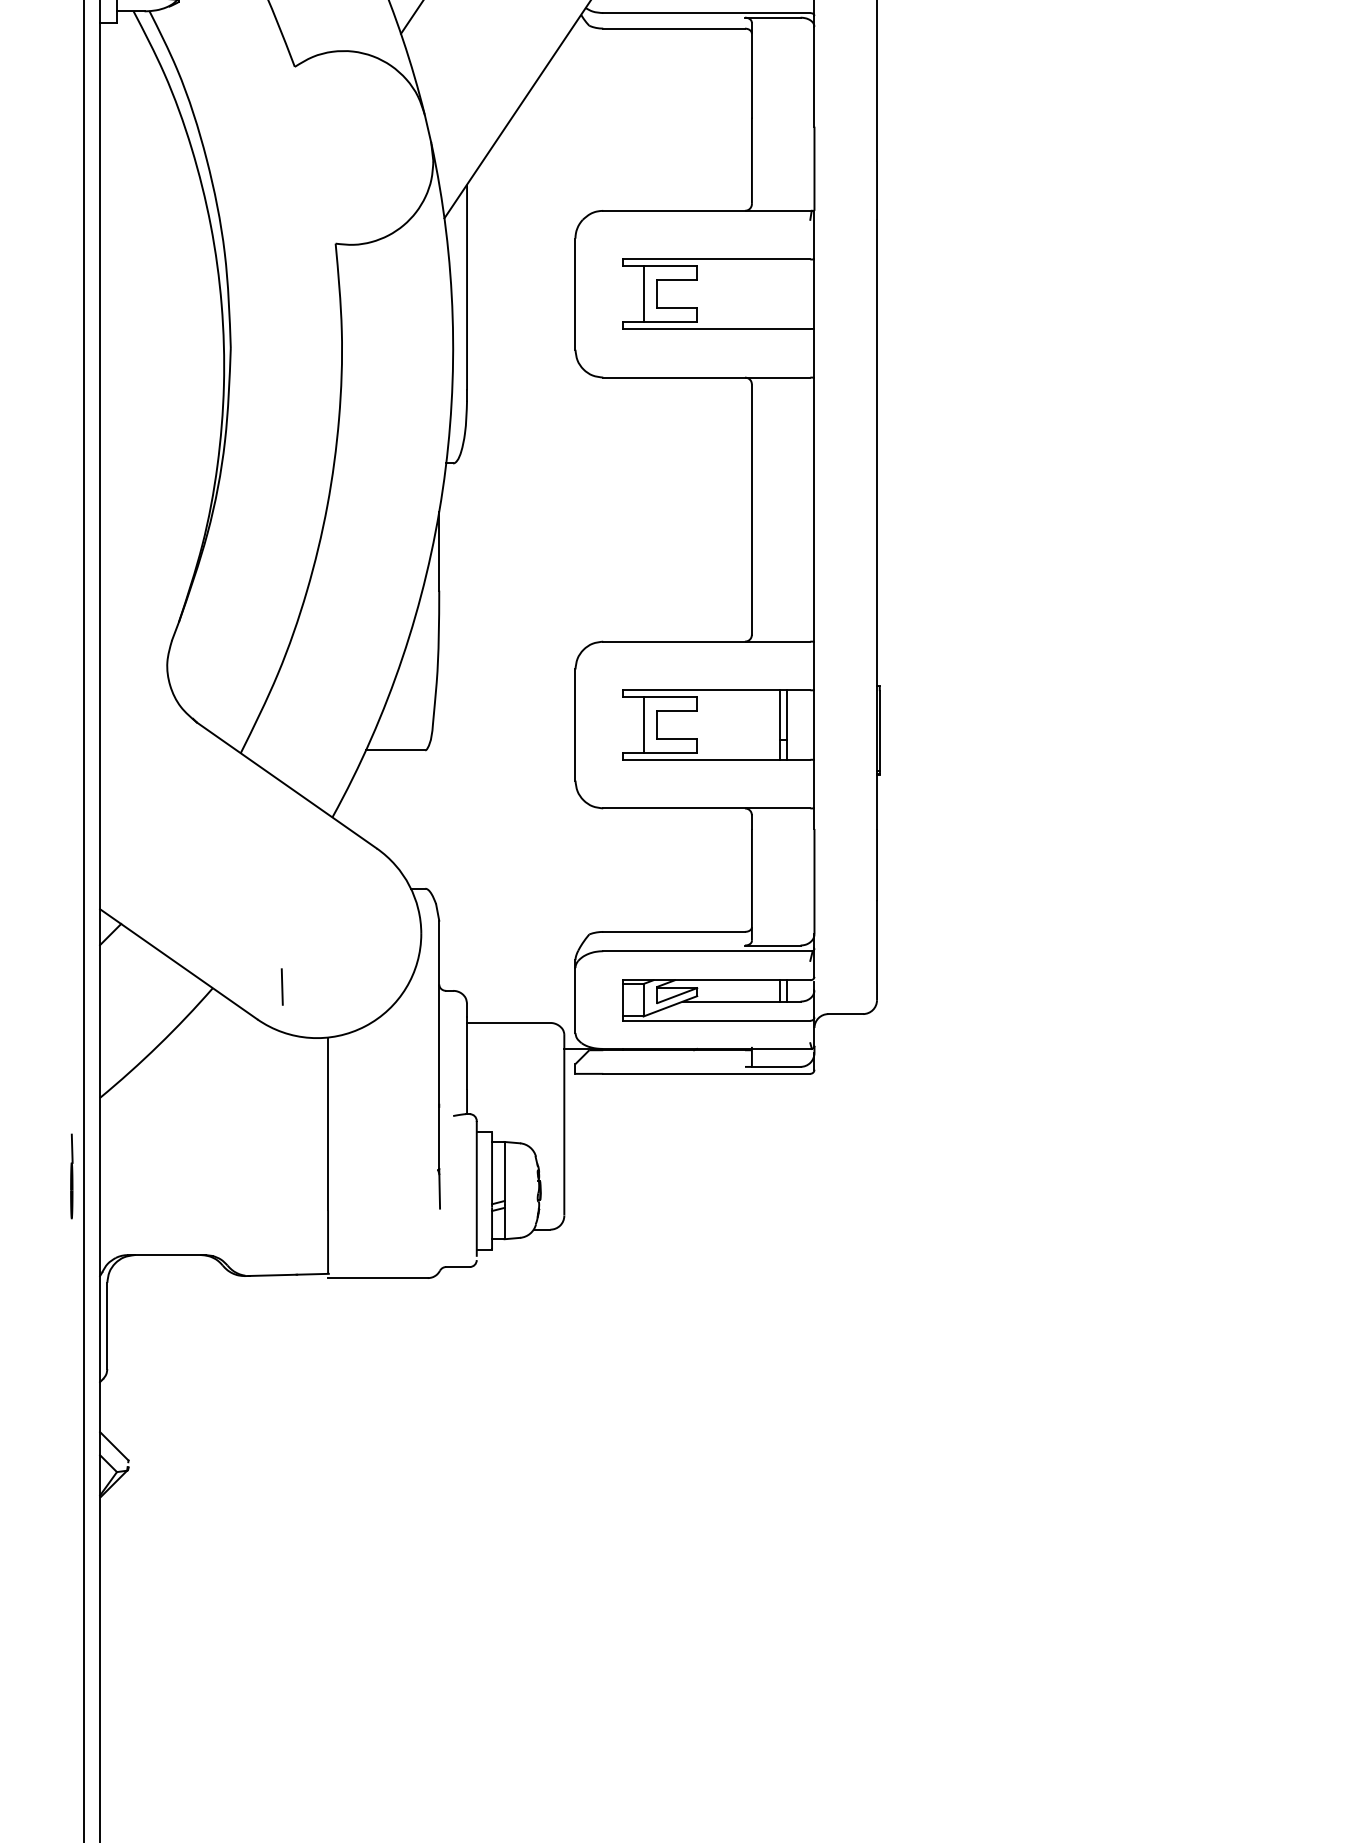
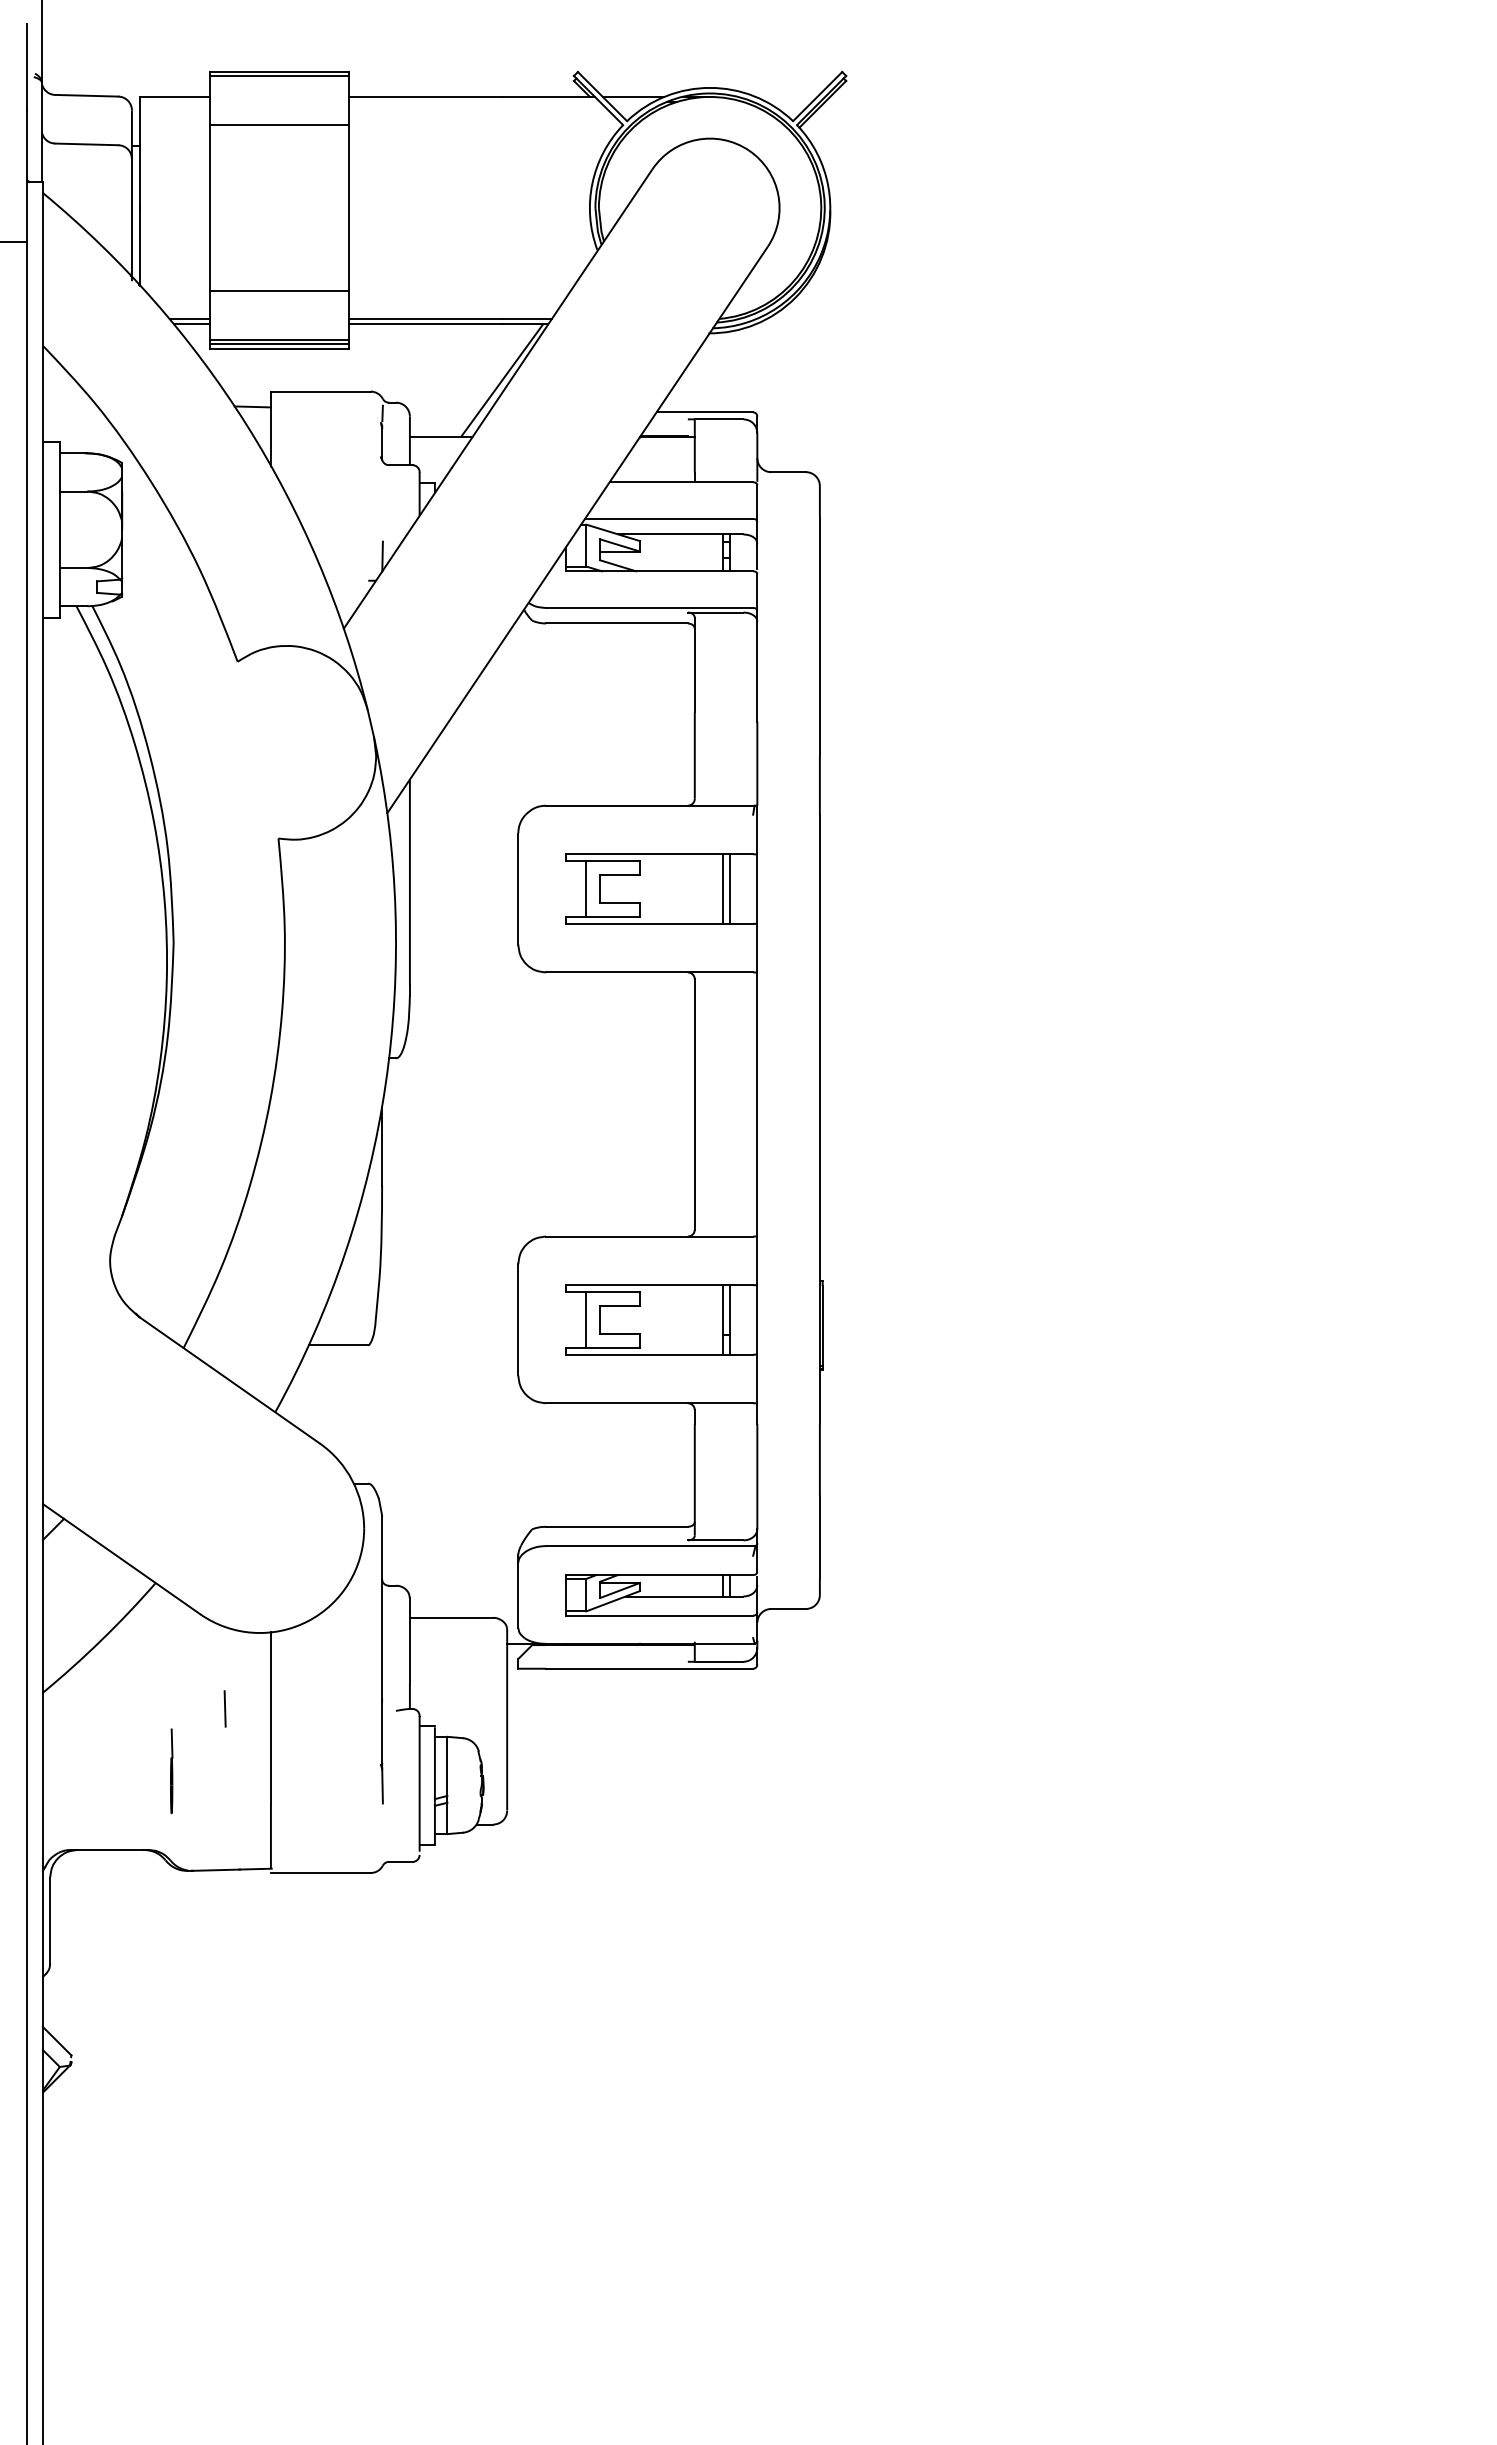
line: (779, 293) -> (722, 888), added
line: (786, 293) -> (729, 888), added
line: (281, 986) -> (224, 1708), moved
line: (71, 1176) -> (171, 1771), moved

